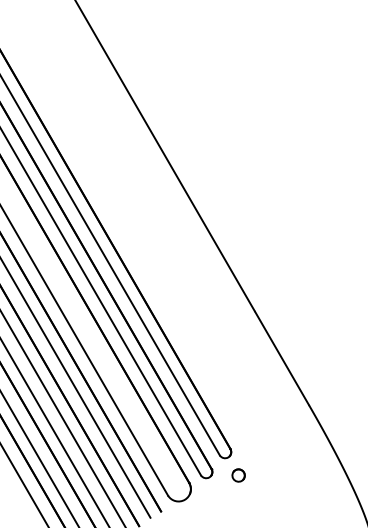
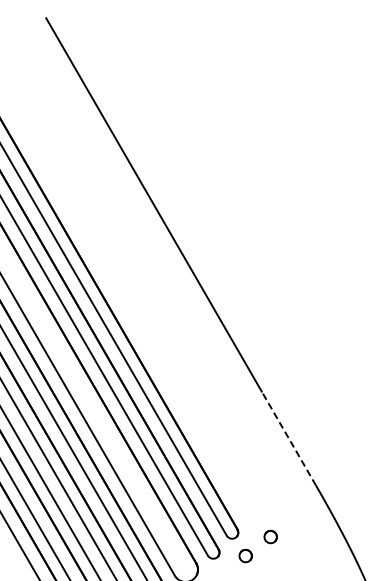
line: (282, 358) -> (289, 438), solid -> dashed
part: (263, 456) -> (270, 536), added

